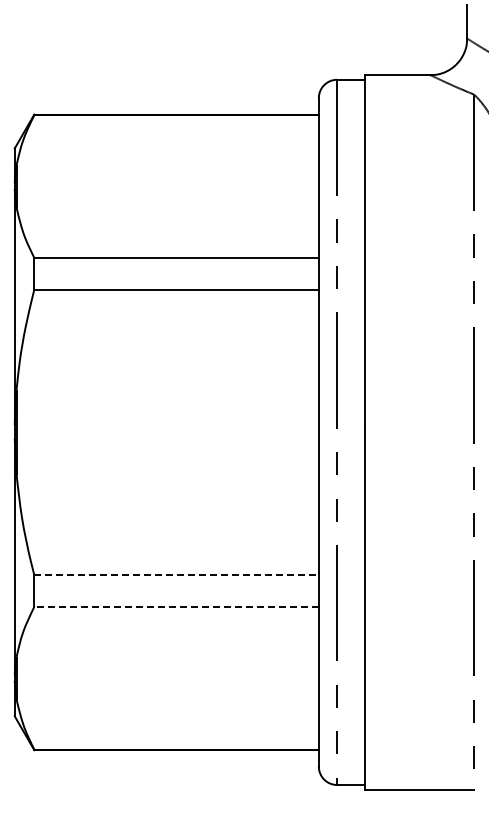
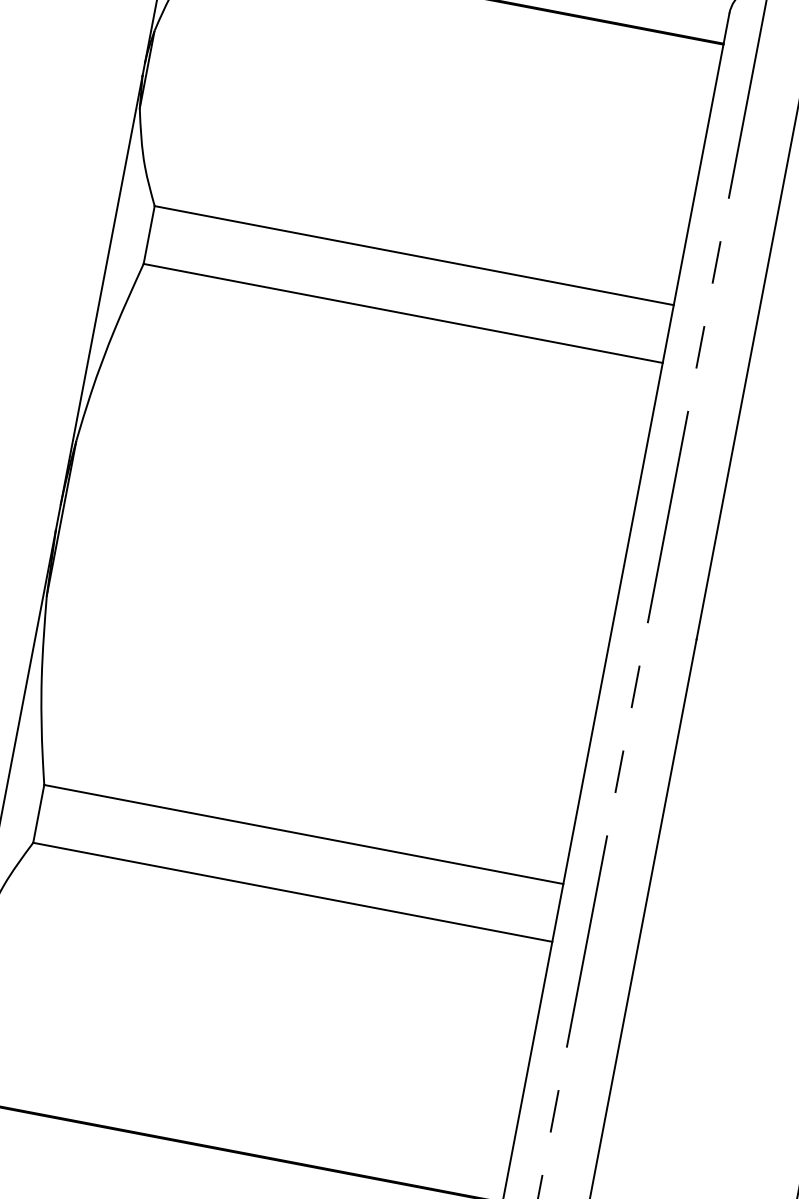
line: (177, 575) -> (305, 835), dashed -> solid
line: (176, 606) -> (292, 891), dashed -> solid

